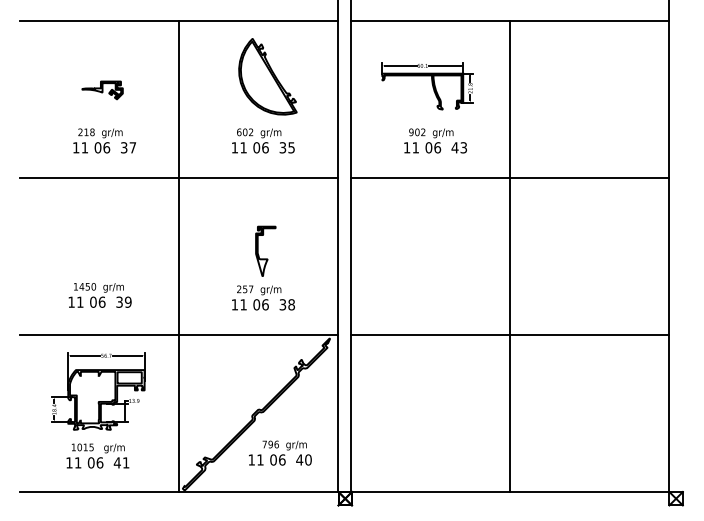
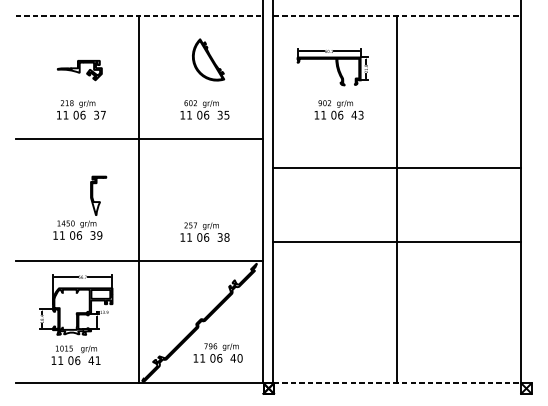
line: (179, 20) -> (139, 16), solid -> dashed
line: (510, 20) -> (397, 16), solid -> dashed
part: (267, 76) -> (208, 59), size x0.7
part: (102, 90) -> (79, 70), size x1.4
line: (509, 177) -> (396, 167), moved
part: (258, 250) -> (92, 195), moved
line: (509, 334) -> (396, 241), moved
line: (510, 491) -> (397, 382), solid -> dashed

